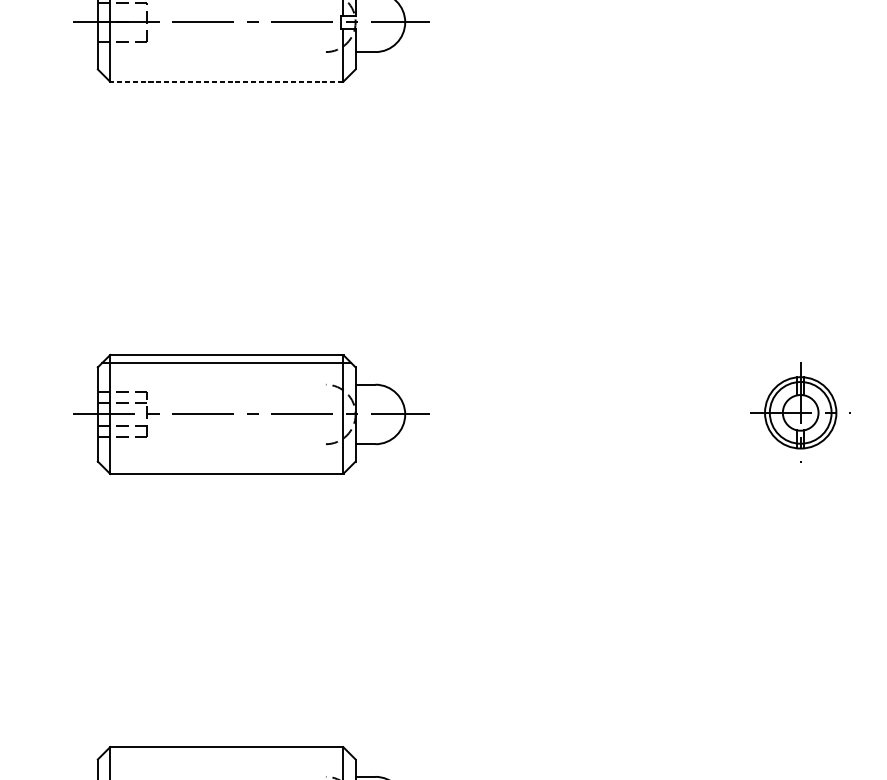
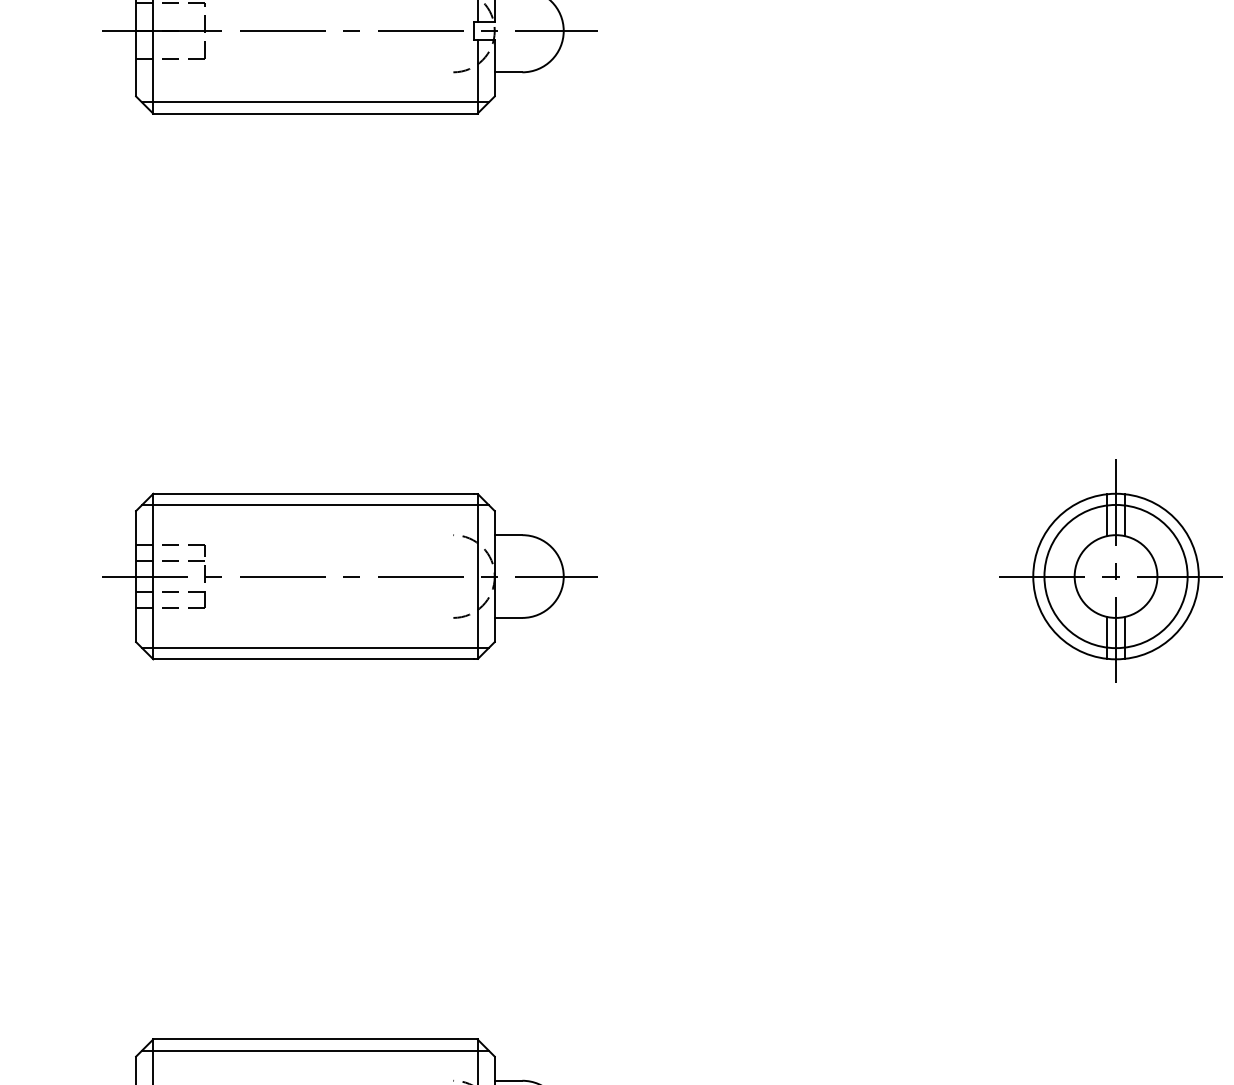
line: (226, 73) -> (315, 102), added
line: (226, 81) -> (314, 113), dashed -> solid
part: (798, 410) -> (1110, 570), size x1.67
line: (226, 466) -> (315, 648), added
line: (226, 755) -> (315, 1050), added

